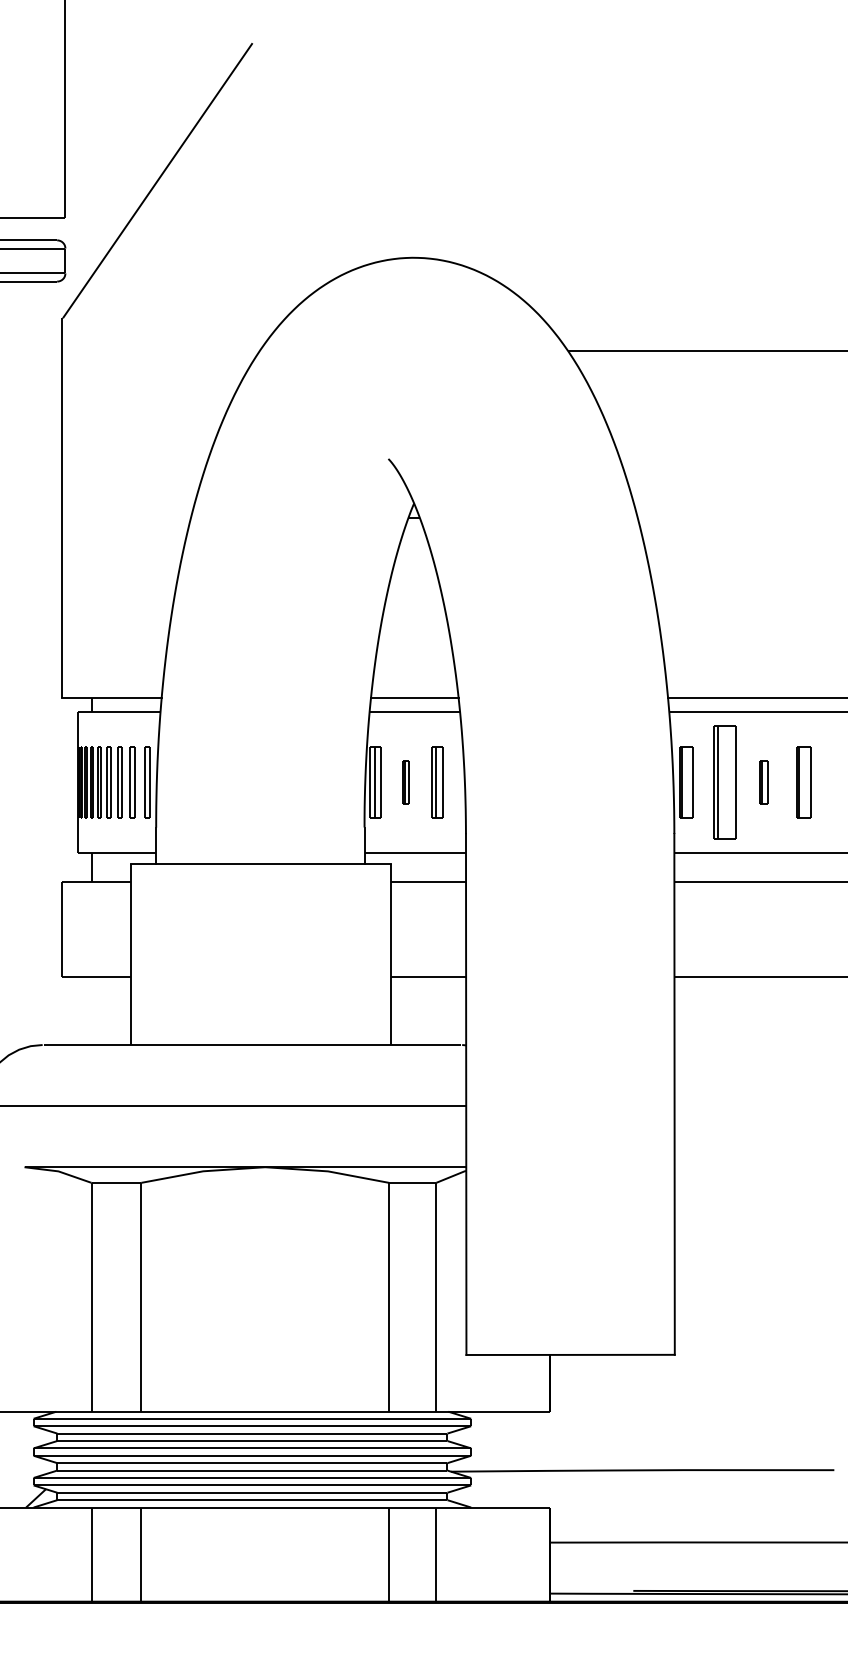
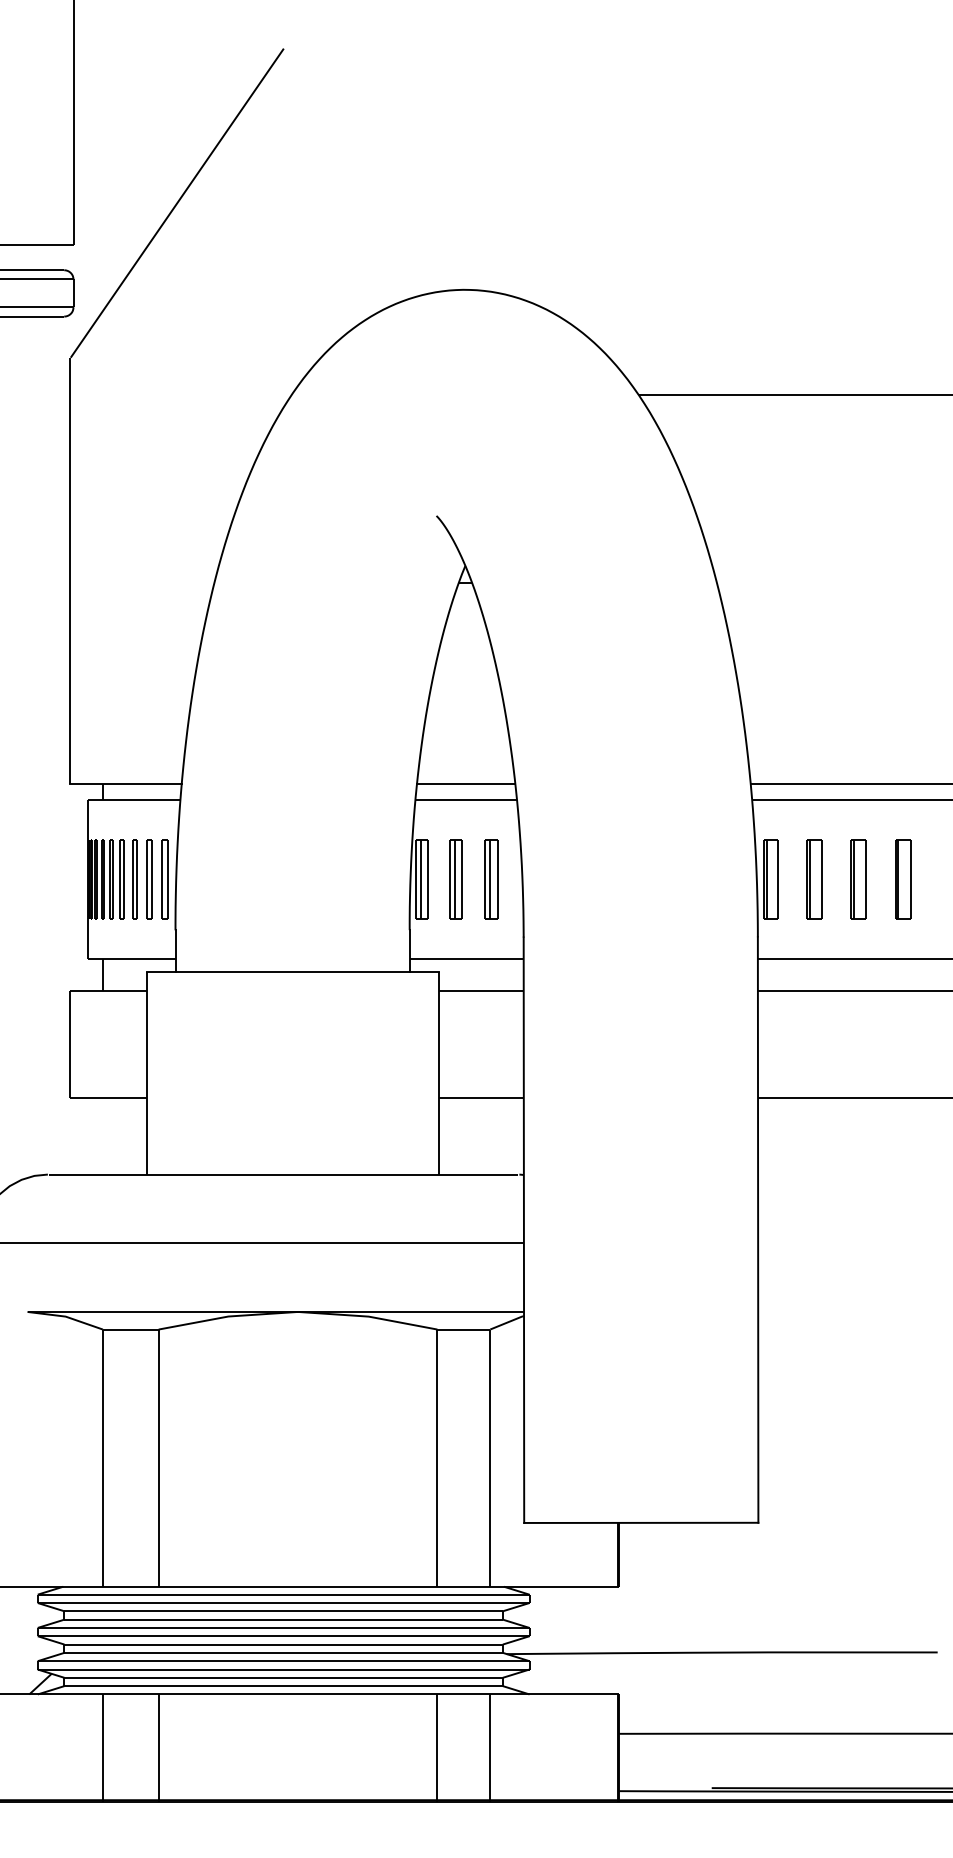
part: (405, 782) -> (455, 879), size x1.67
part: (724, 782) -> (814, 879), size x0.62
part: (764, 782) -> (859, 879), size x1.67

